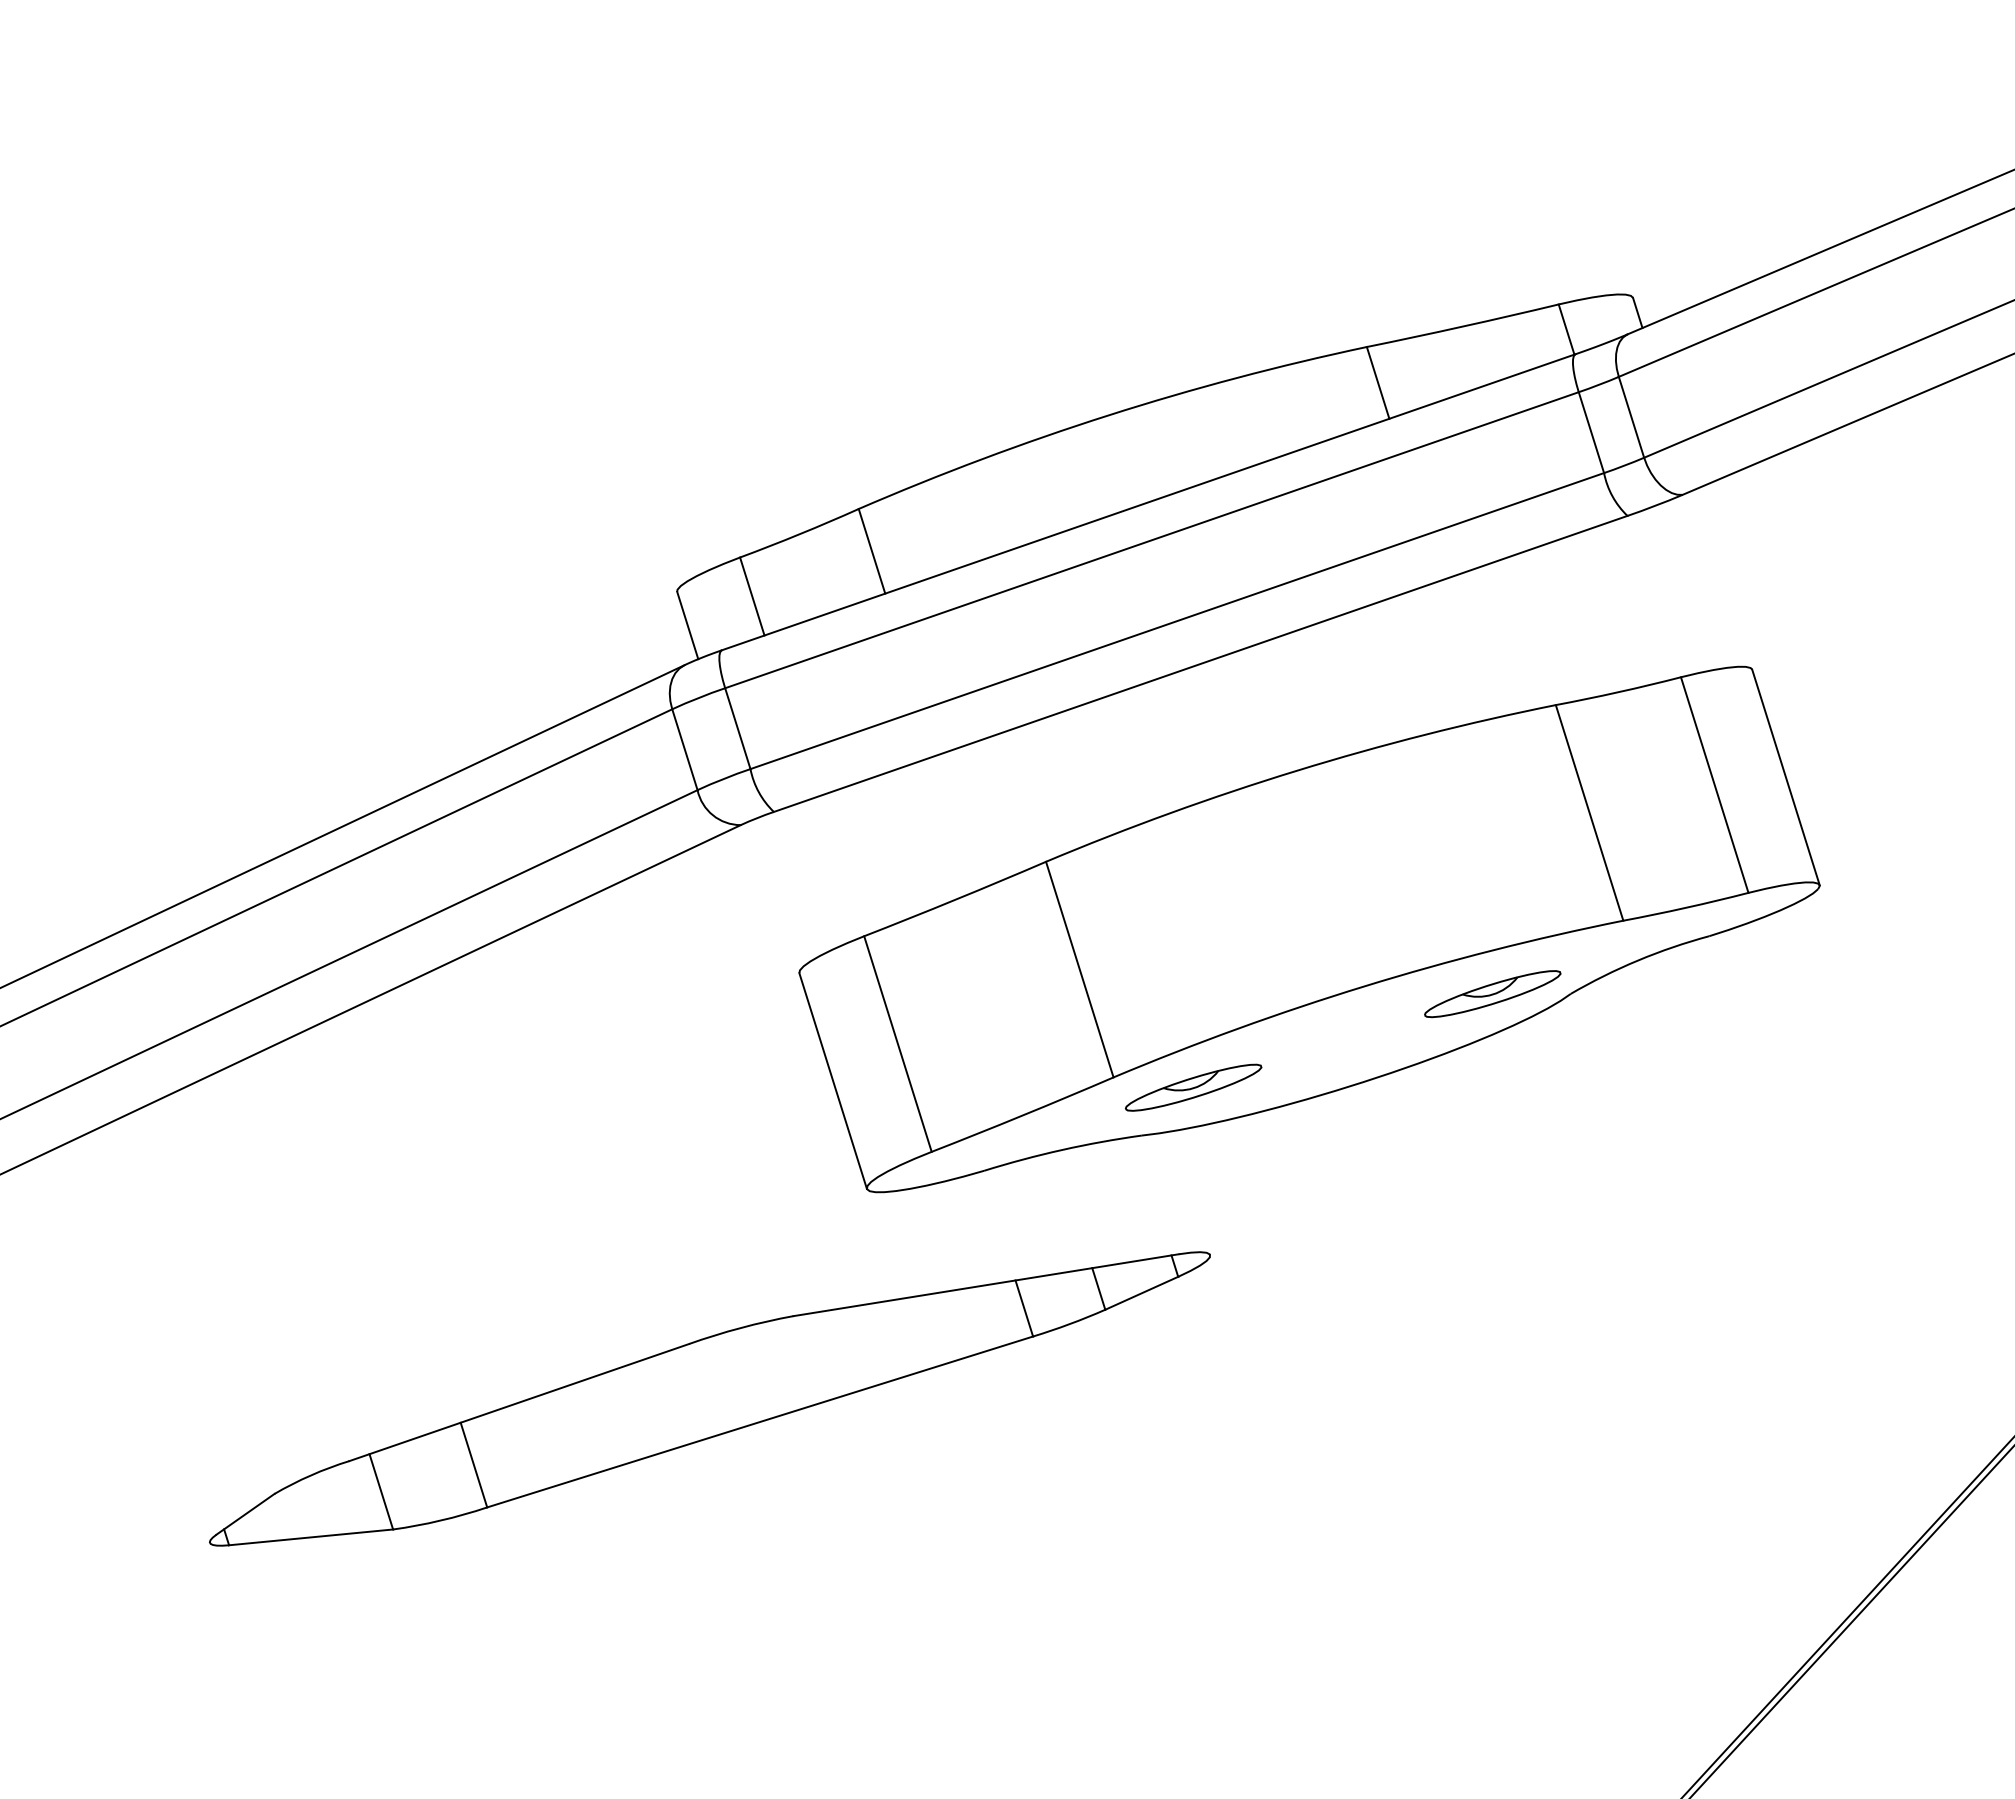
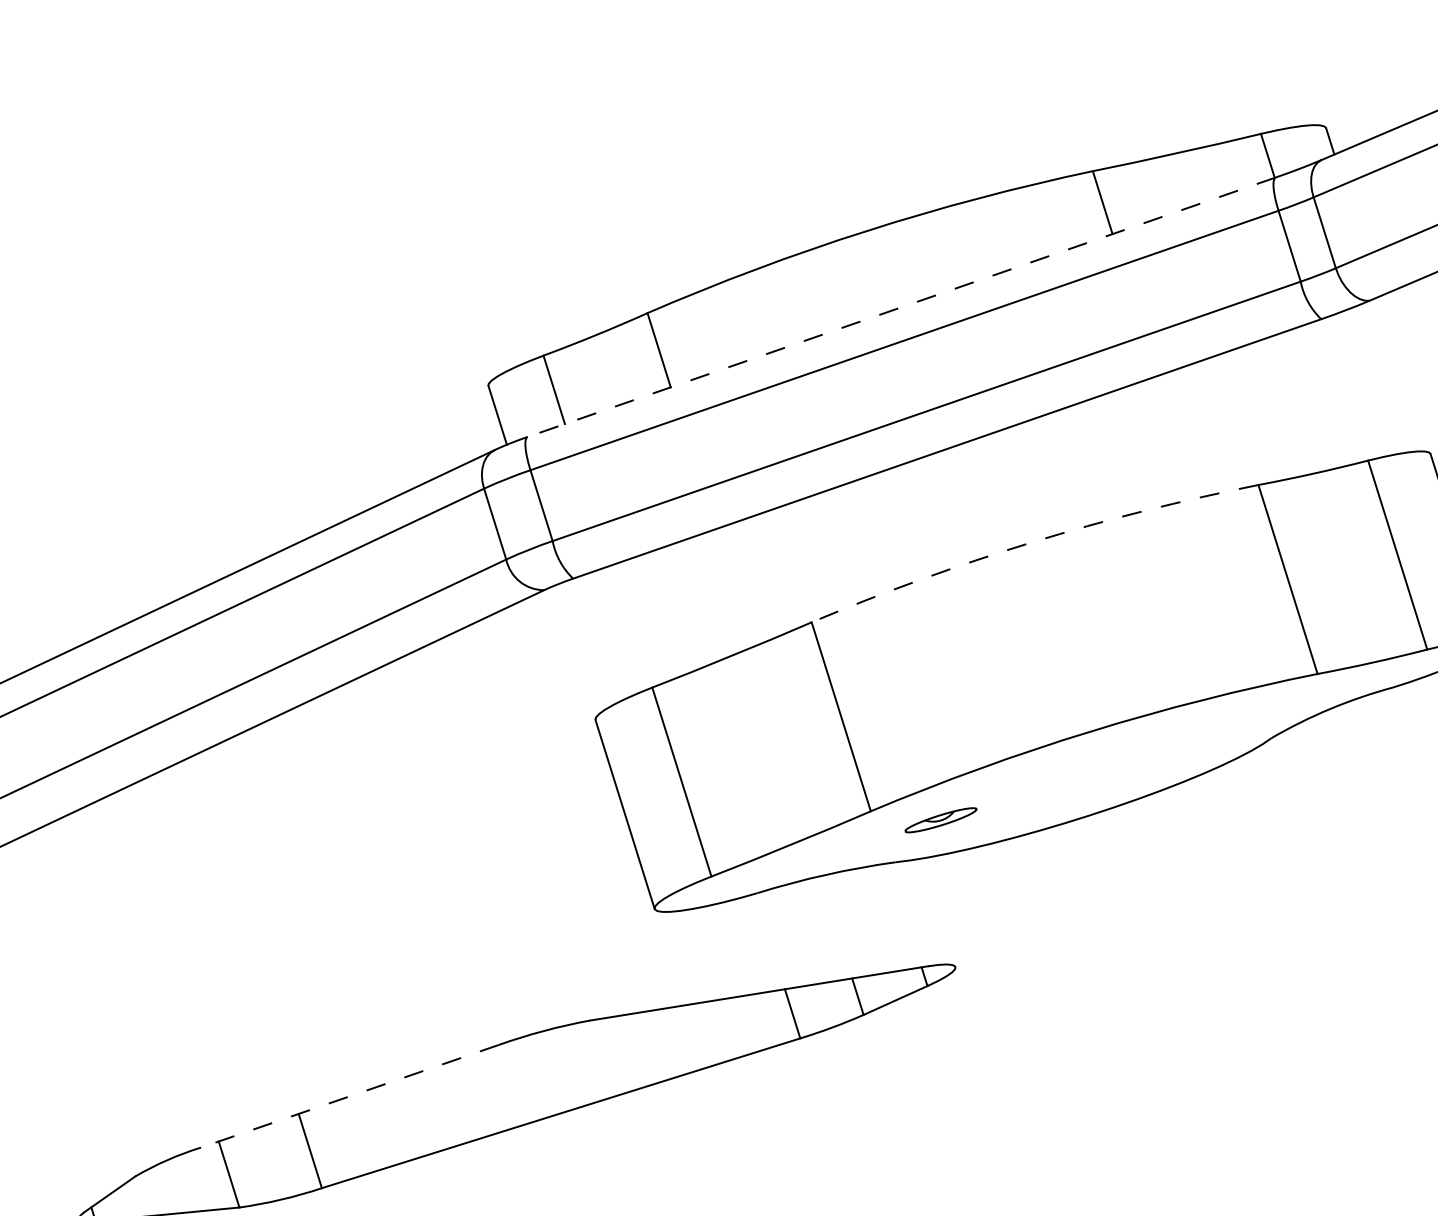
line: (1148, 502) -> (901, 307), solid -> dashed
arc: (1297, 770) -> (1032, 542), solid -> dashed
part: (1492, 994) -> (1202, 738), removed
part: (1193, 1087) -> (940, 820), size x0.6
line: (519, 1402) -> (350, 1096), solid -> dashed

